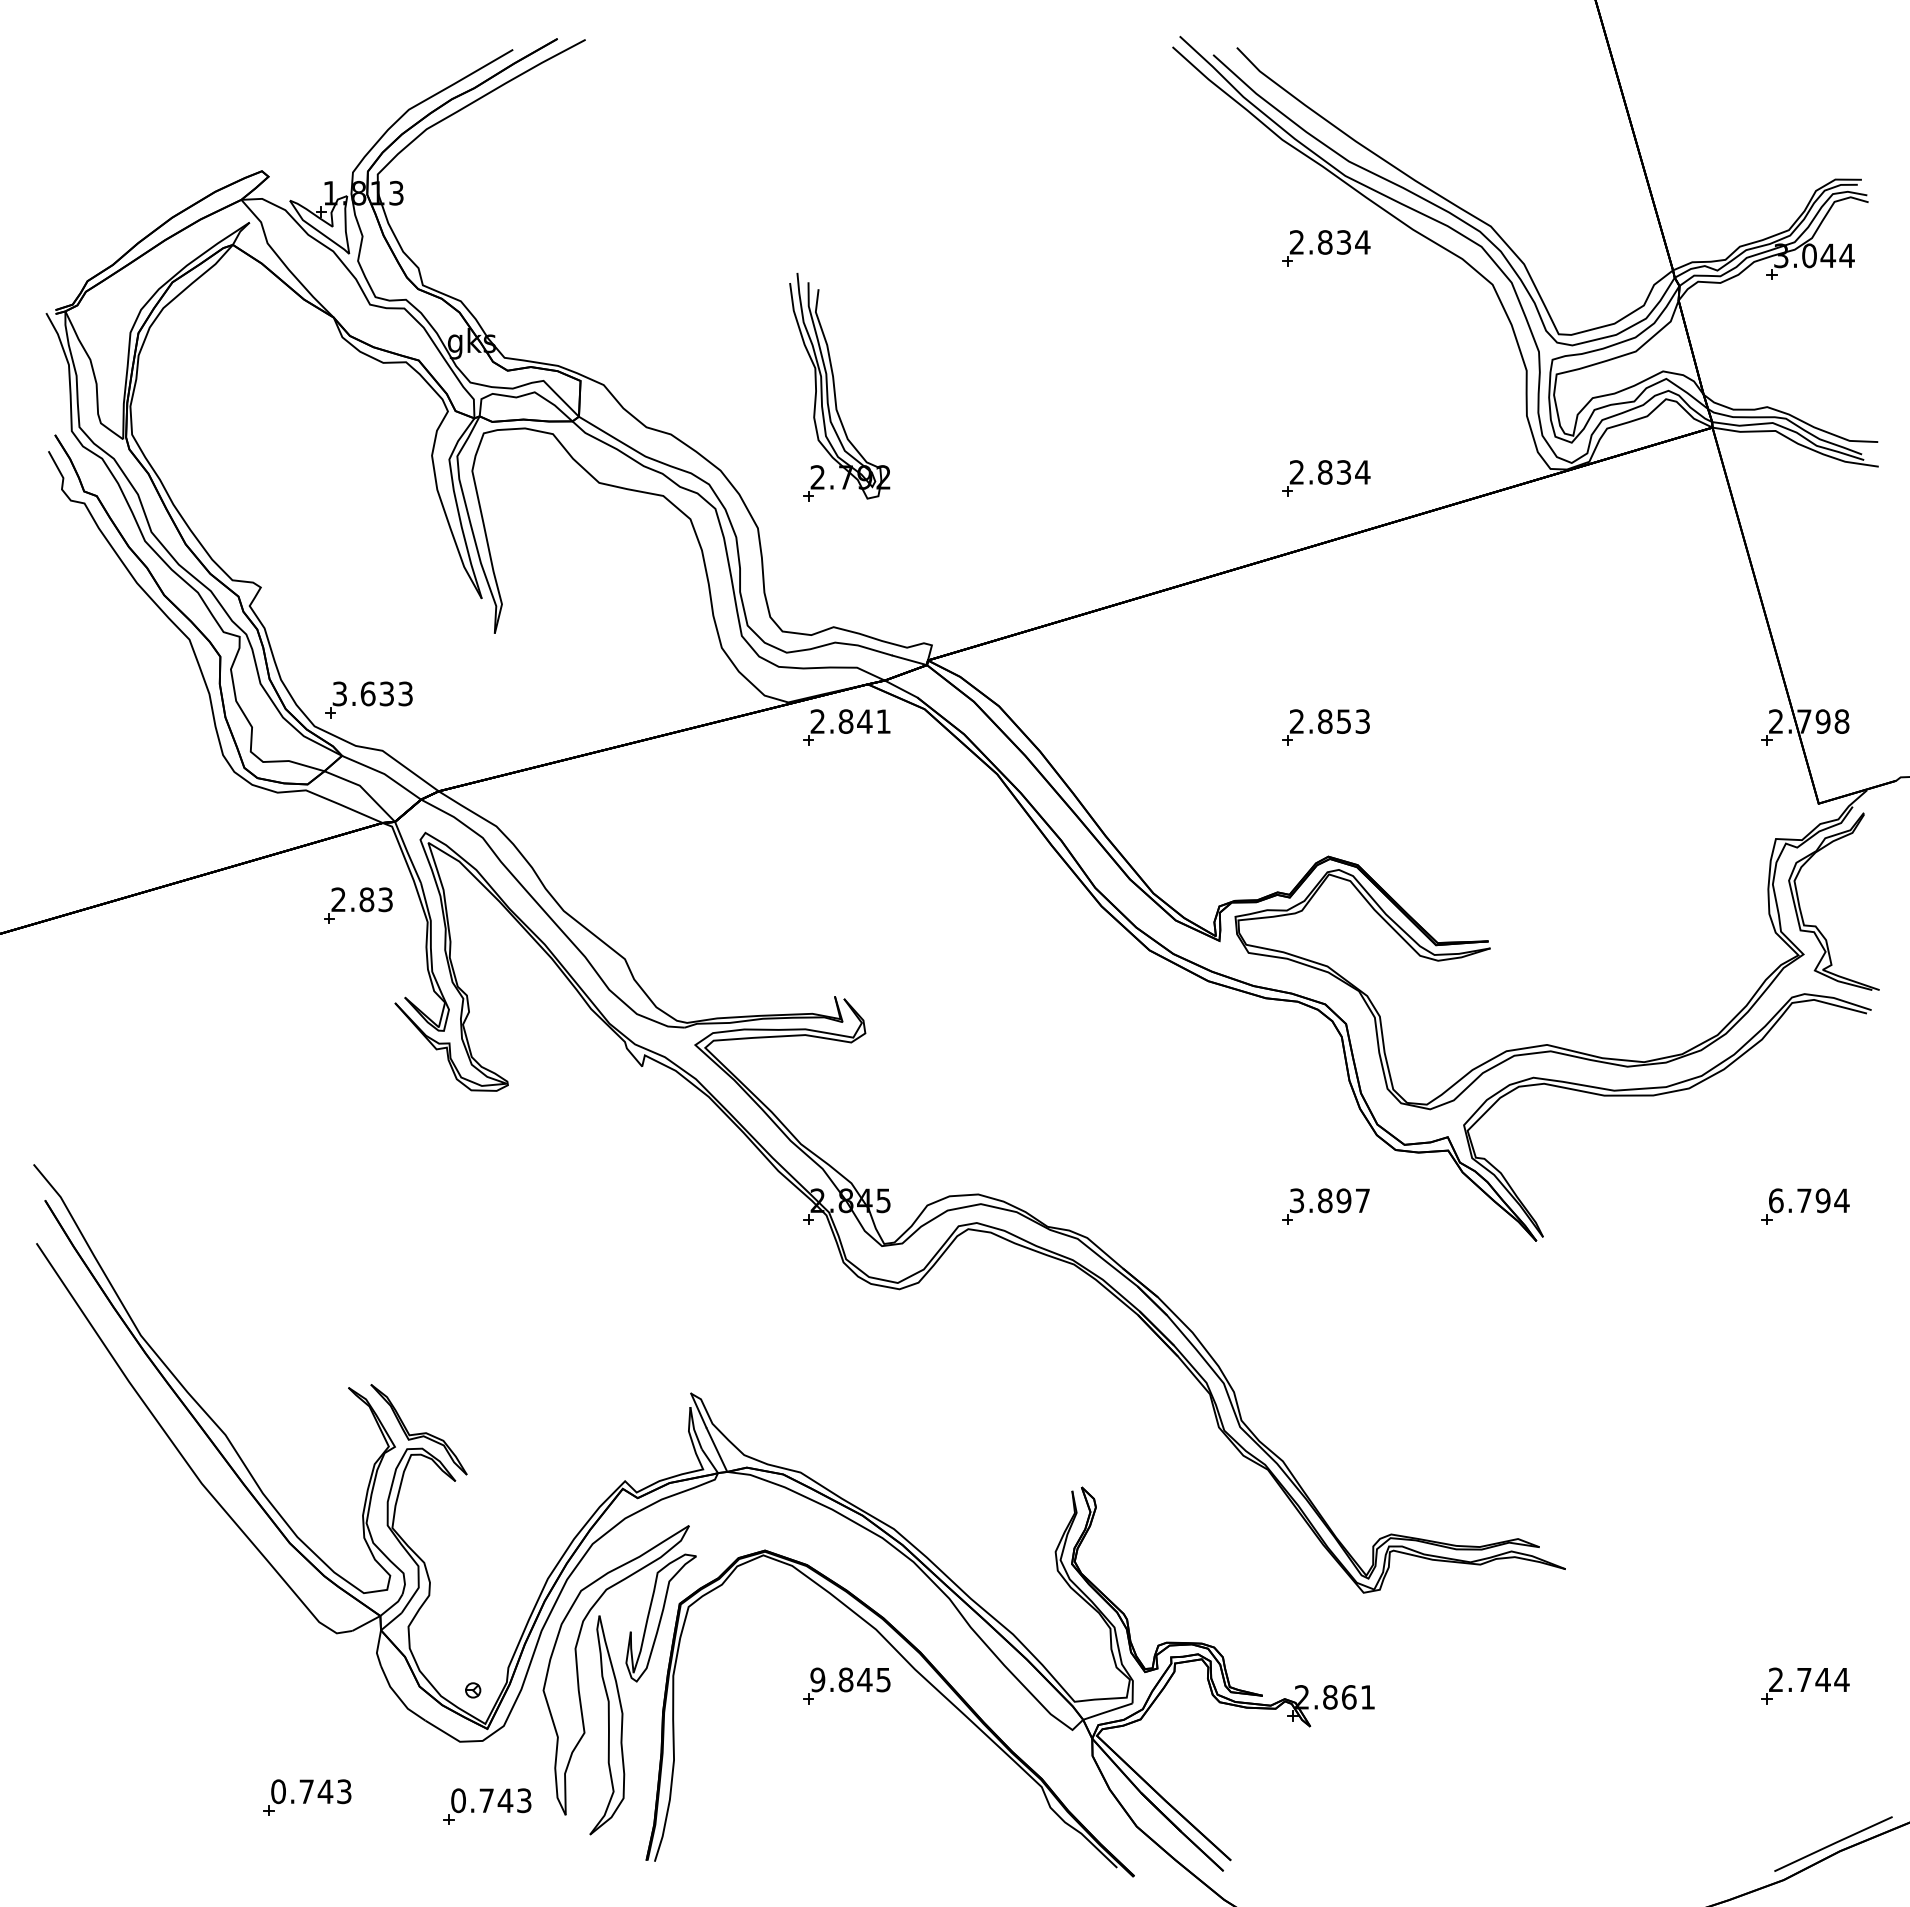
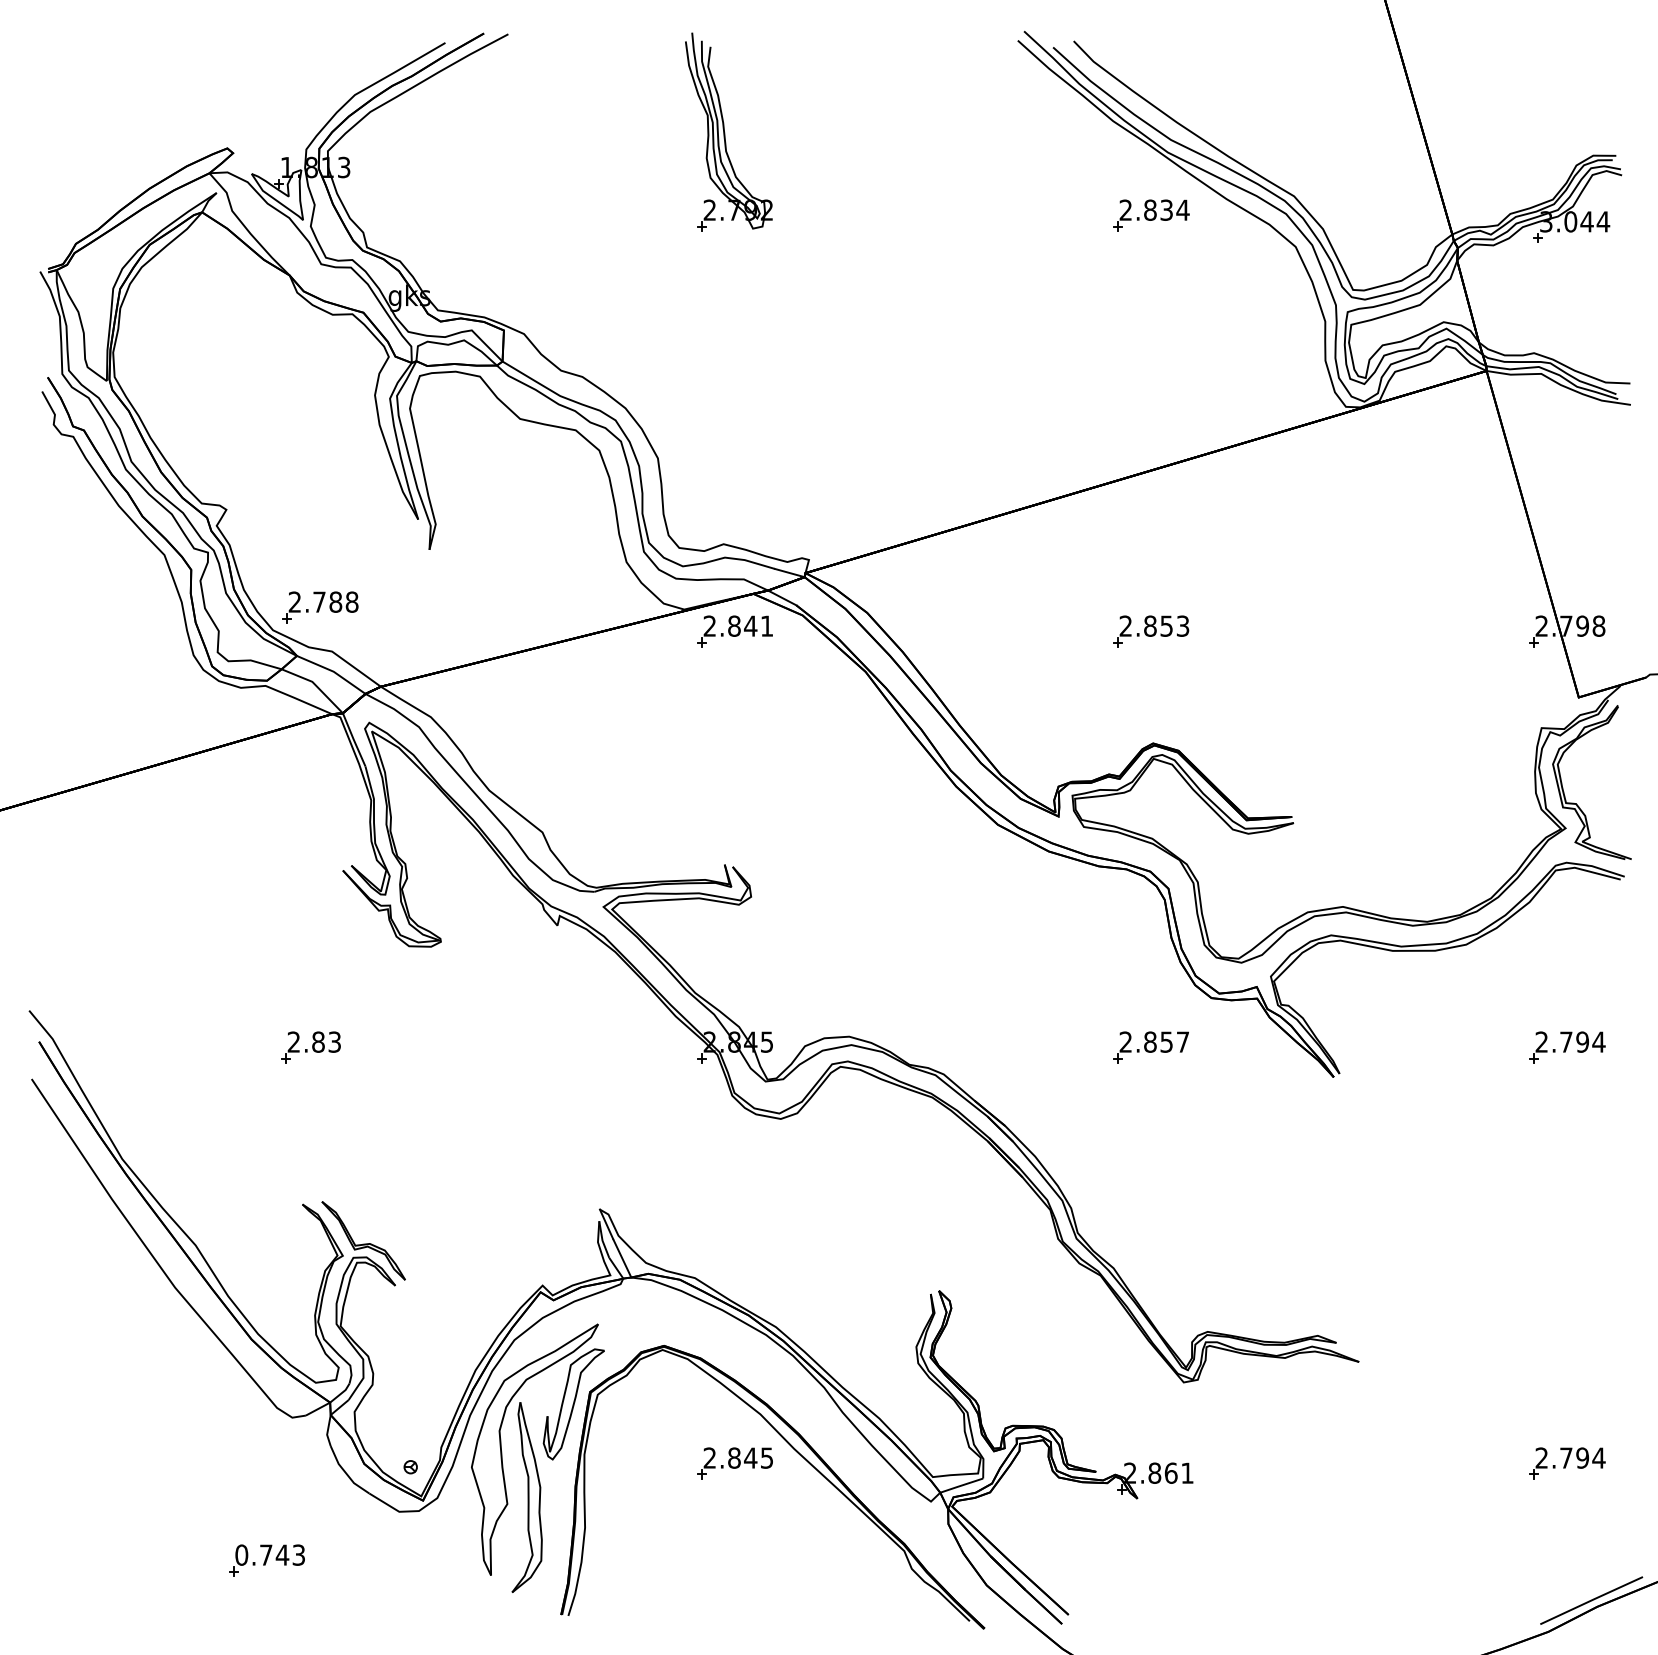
part: (839, 387) -> (728, 132), moved
part: (1326, 478) -> (1151, 415), removed
text: (372, 693) -> (323, 601), 3.633 -> 2.788
part: (358, 905) -> (311, 1047), moved
text: (1320, 1200) -> (1146, 1041), 3.897 -> 2.857
text: (1776, 1200) -> (1542, 1041), 6.794 -> 2.794
text: (817, 1679) -> (709, 1457), 9.845 -> 2.845
text: (1822, 1679) -> (1582, 1457), 2.744 -> 2.794
part: (487, 1806) -> (423, 1567), removed

